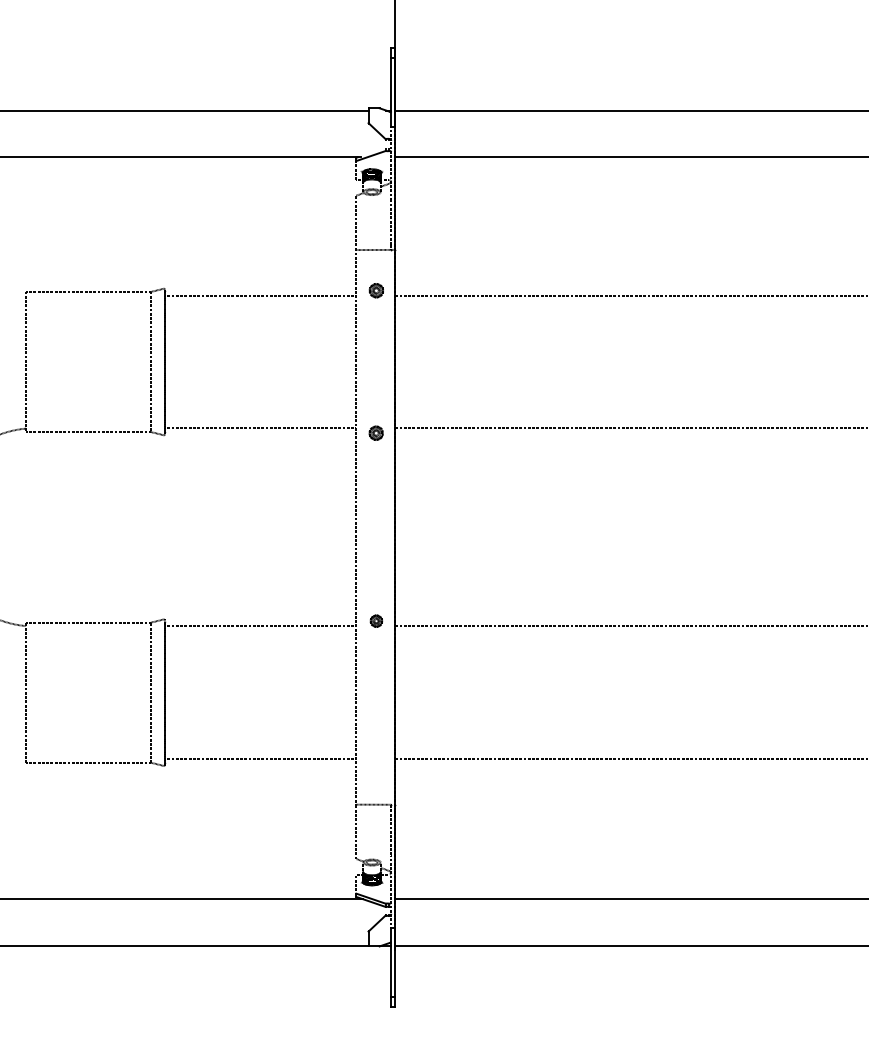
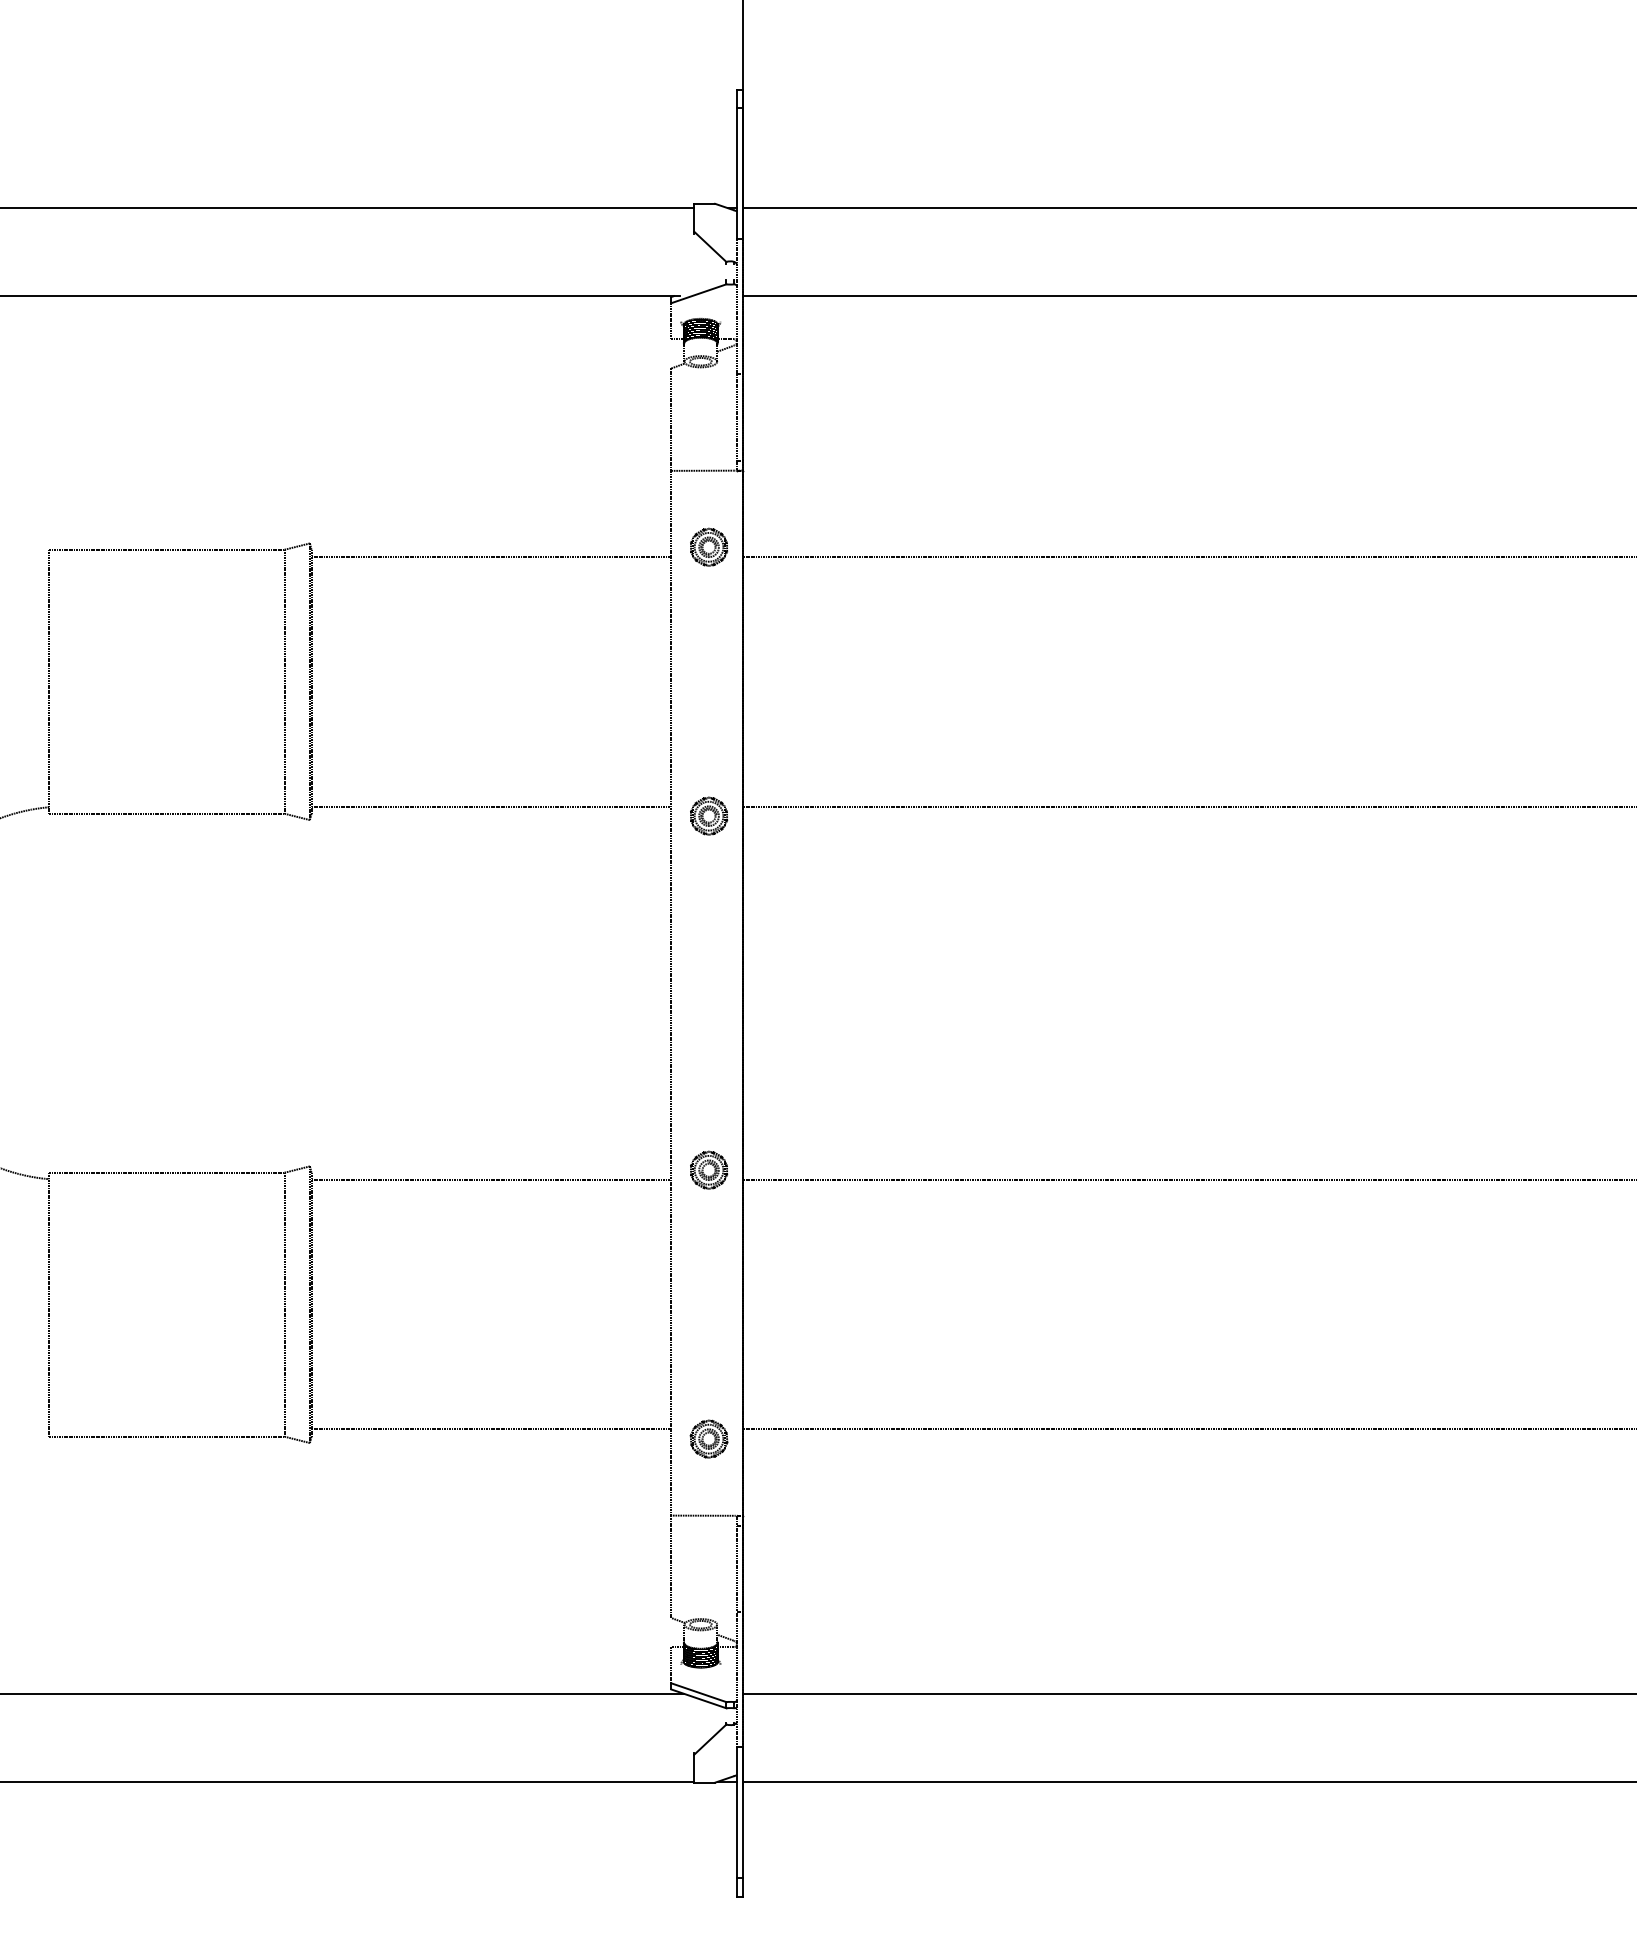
part: (376, 290) -> (709, 547), size x1.43
part: (375, 432) -> (707, 814), size x1.43
part: (376, 620) -> (709, 1168), size x1.67
part: (375, 763) -> (707, 1438), added

